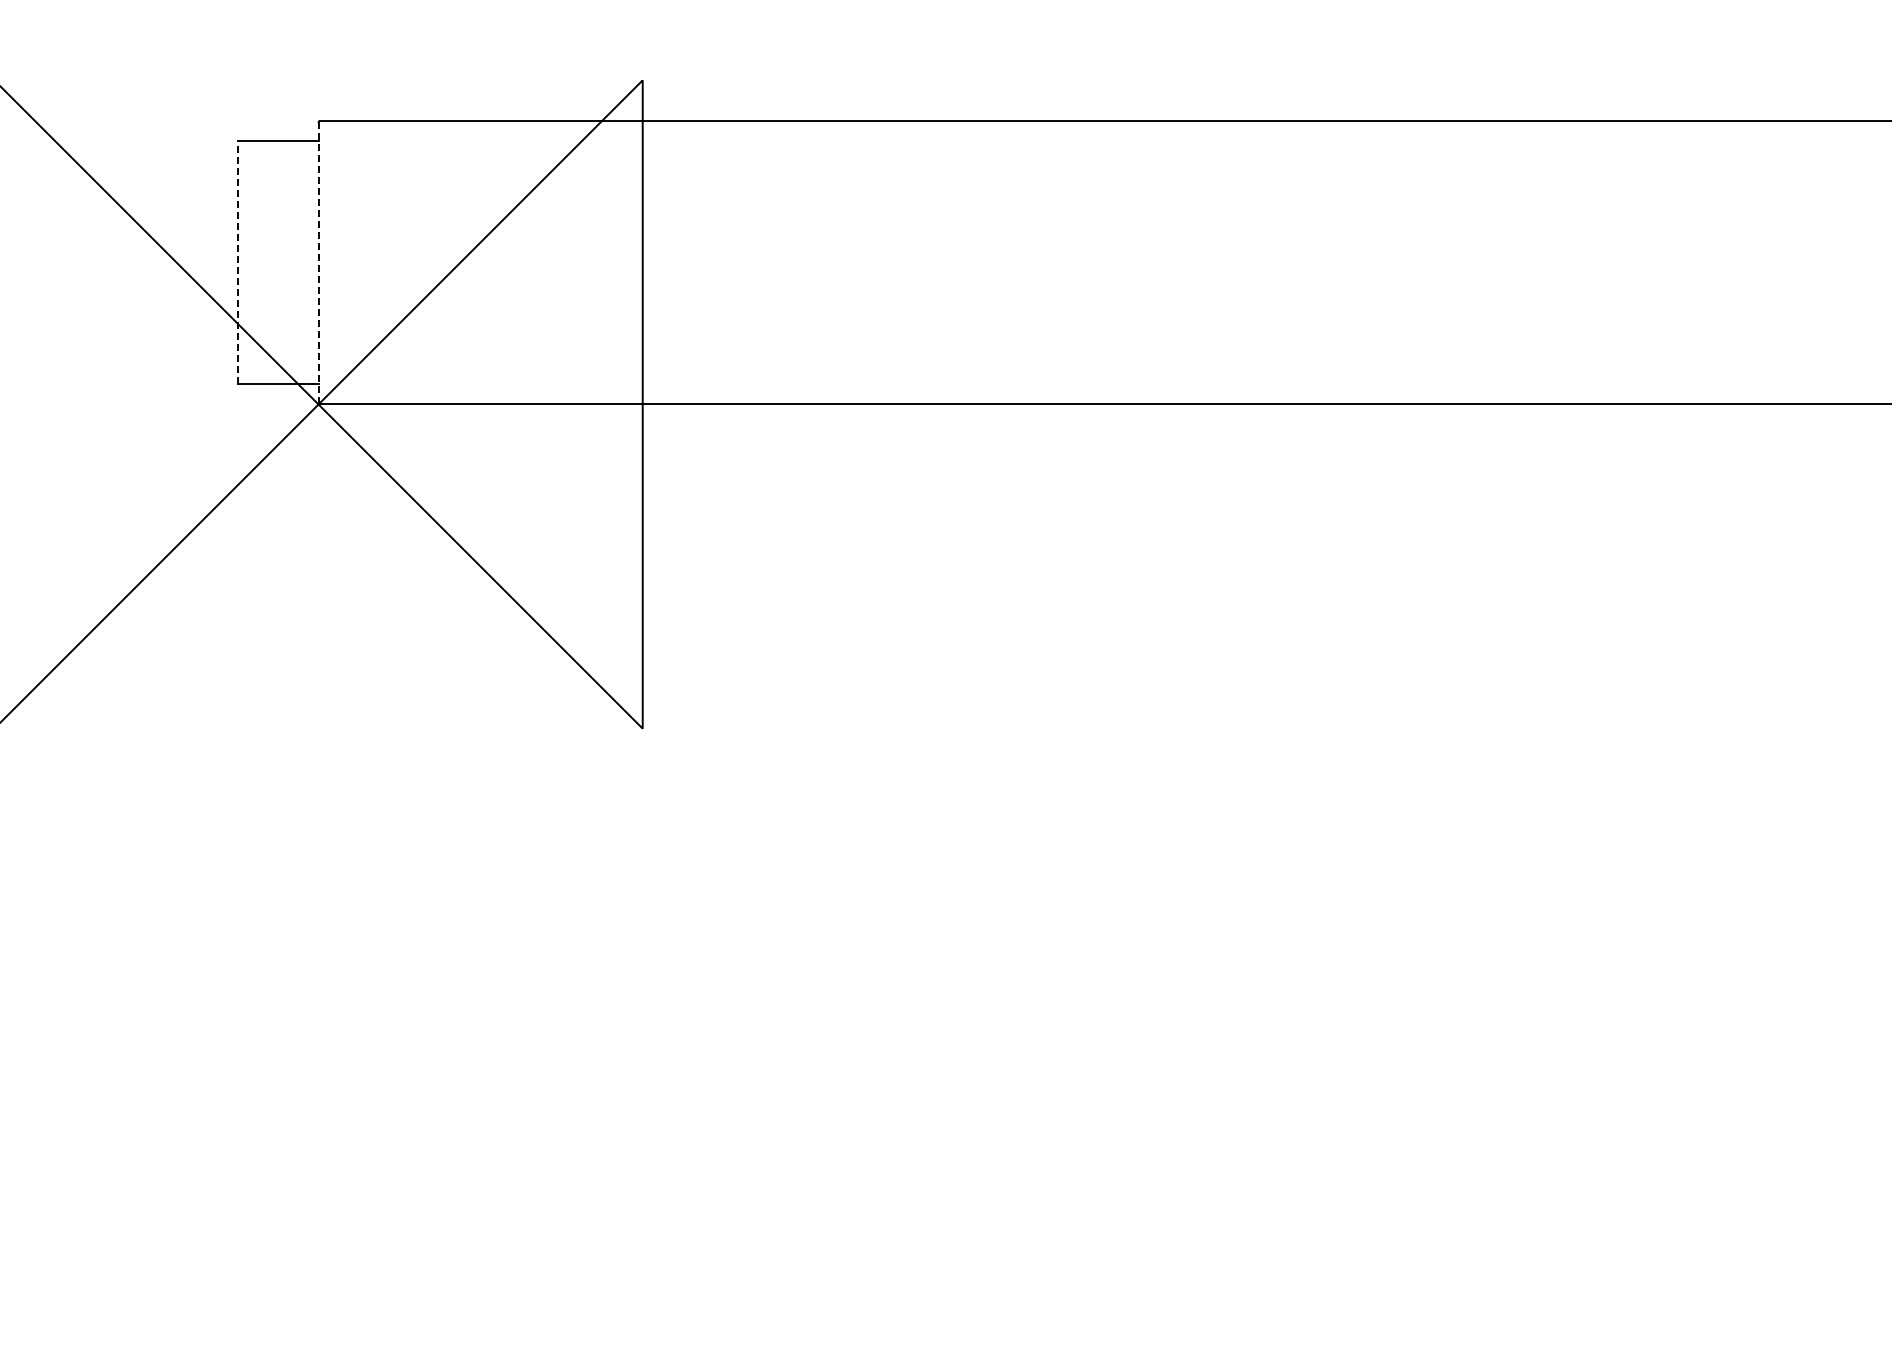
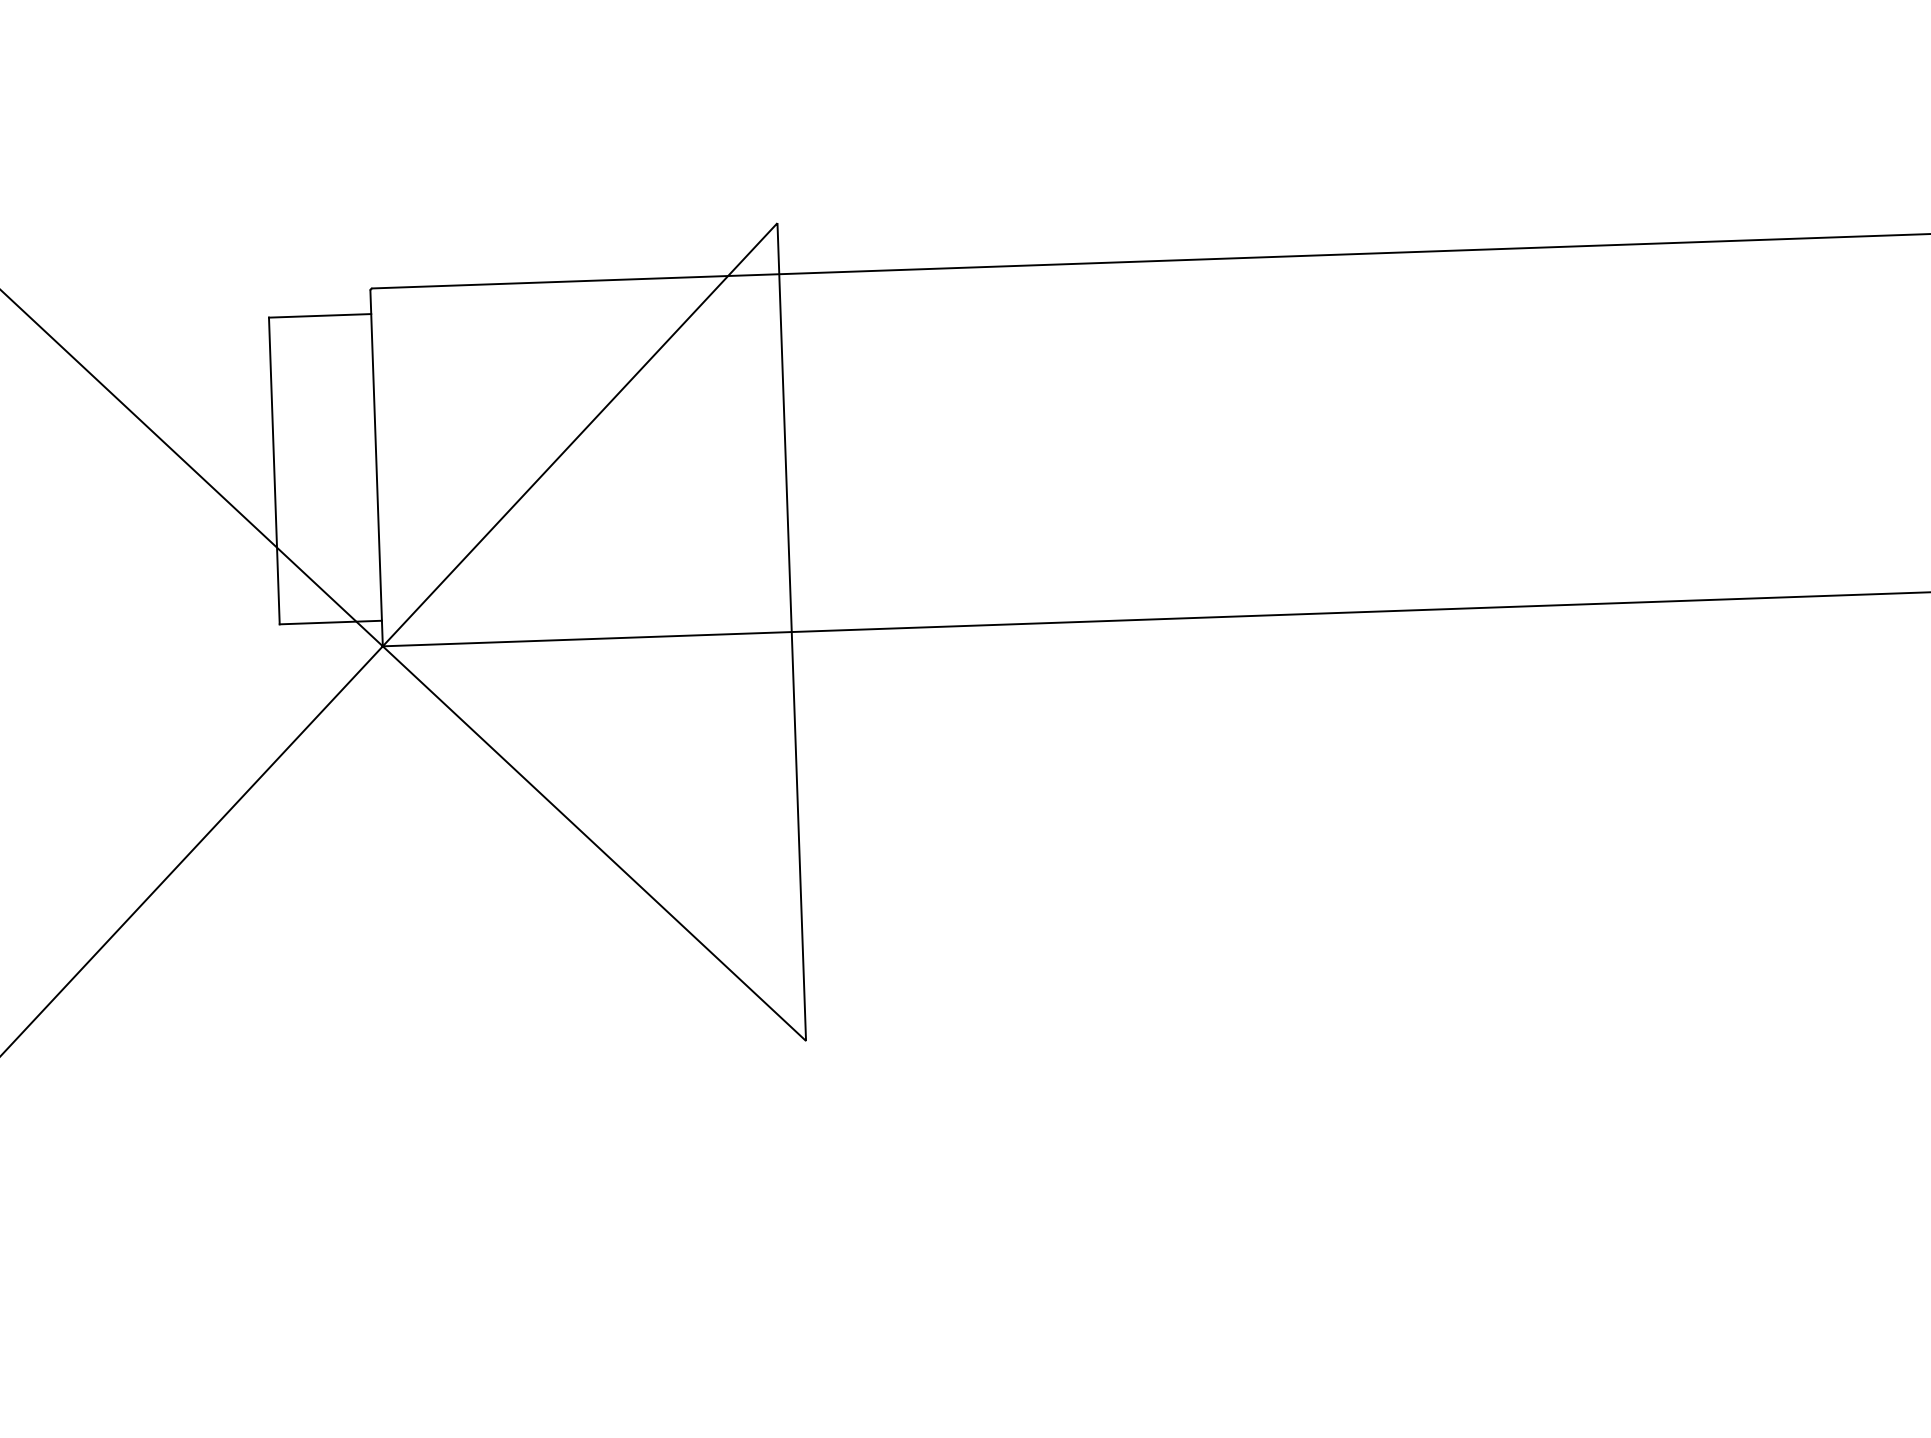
line: (237, 262) -> (274, 470), dashed -> solid
line: (318, 263) -> (376, 468), dashed -> solid

